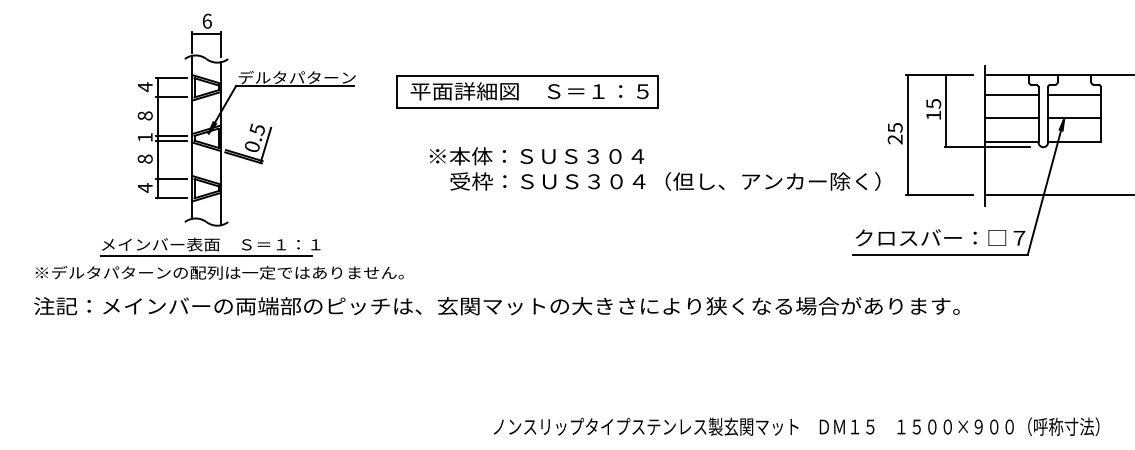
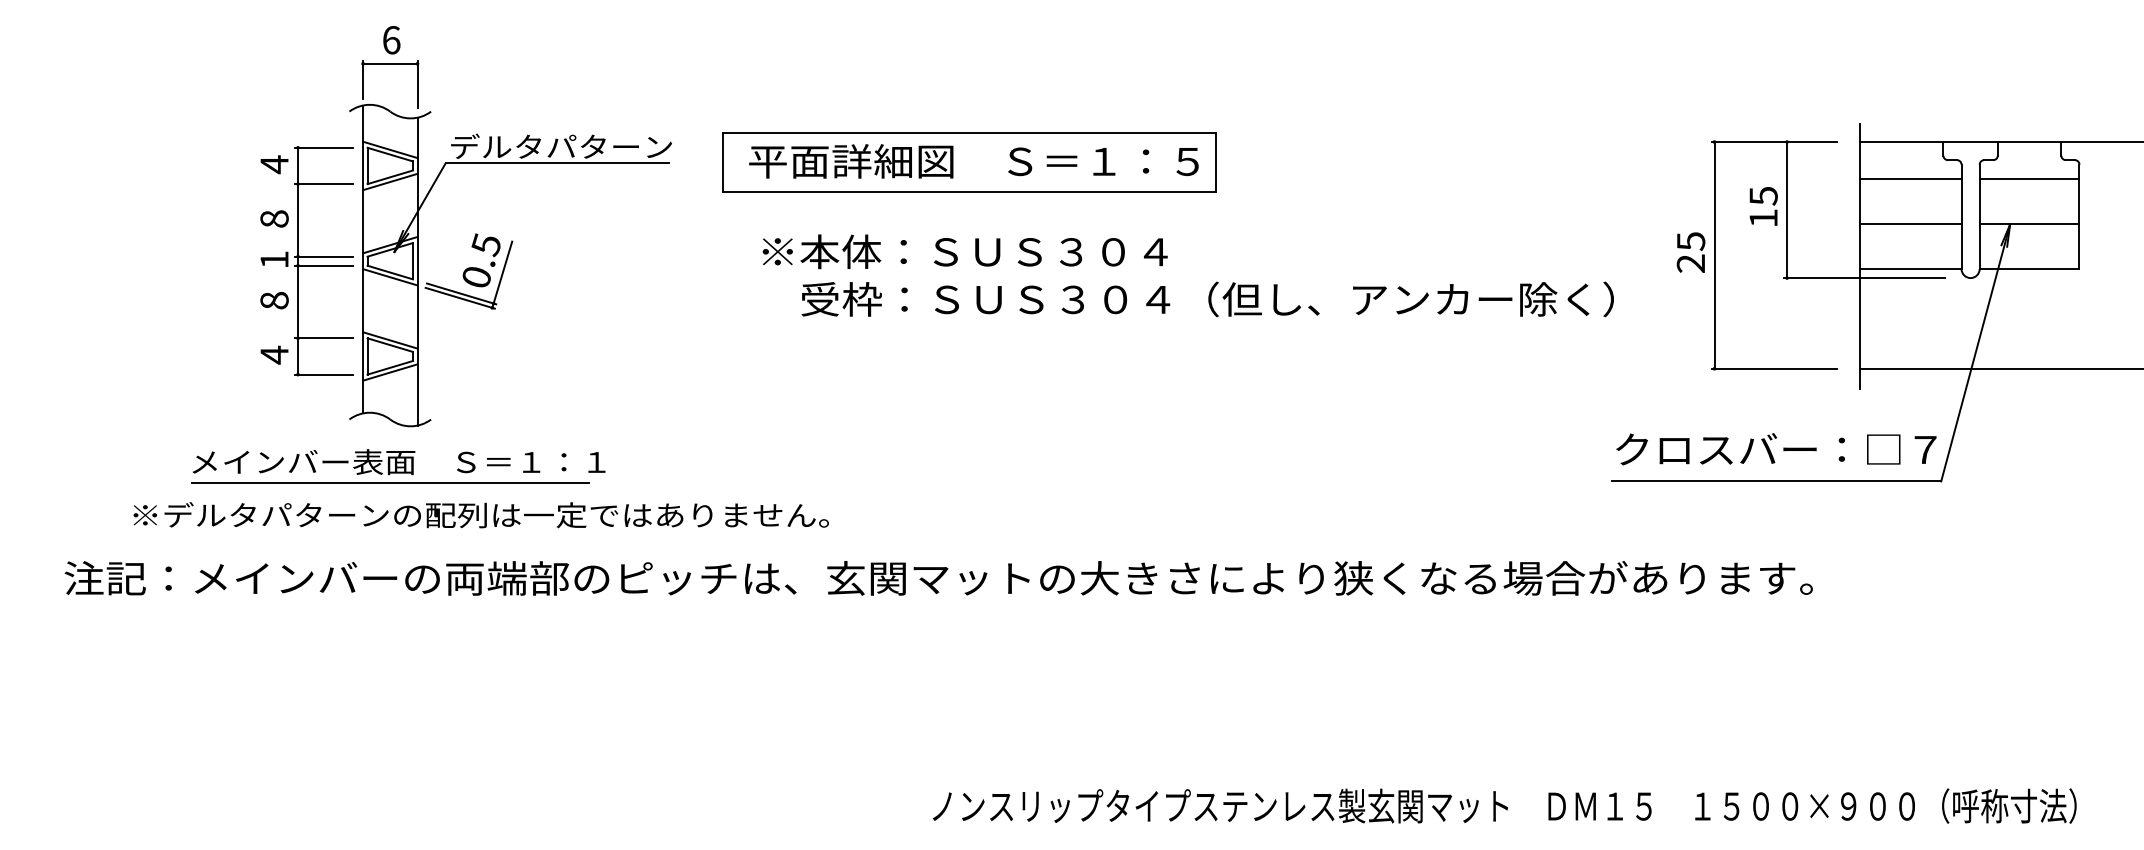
part: (527, 91) -> (970, 161), moved
text: (654, 168) -> (1187, 274), moved
text: (219, 272) -> (480, 514), moved

